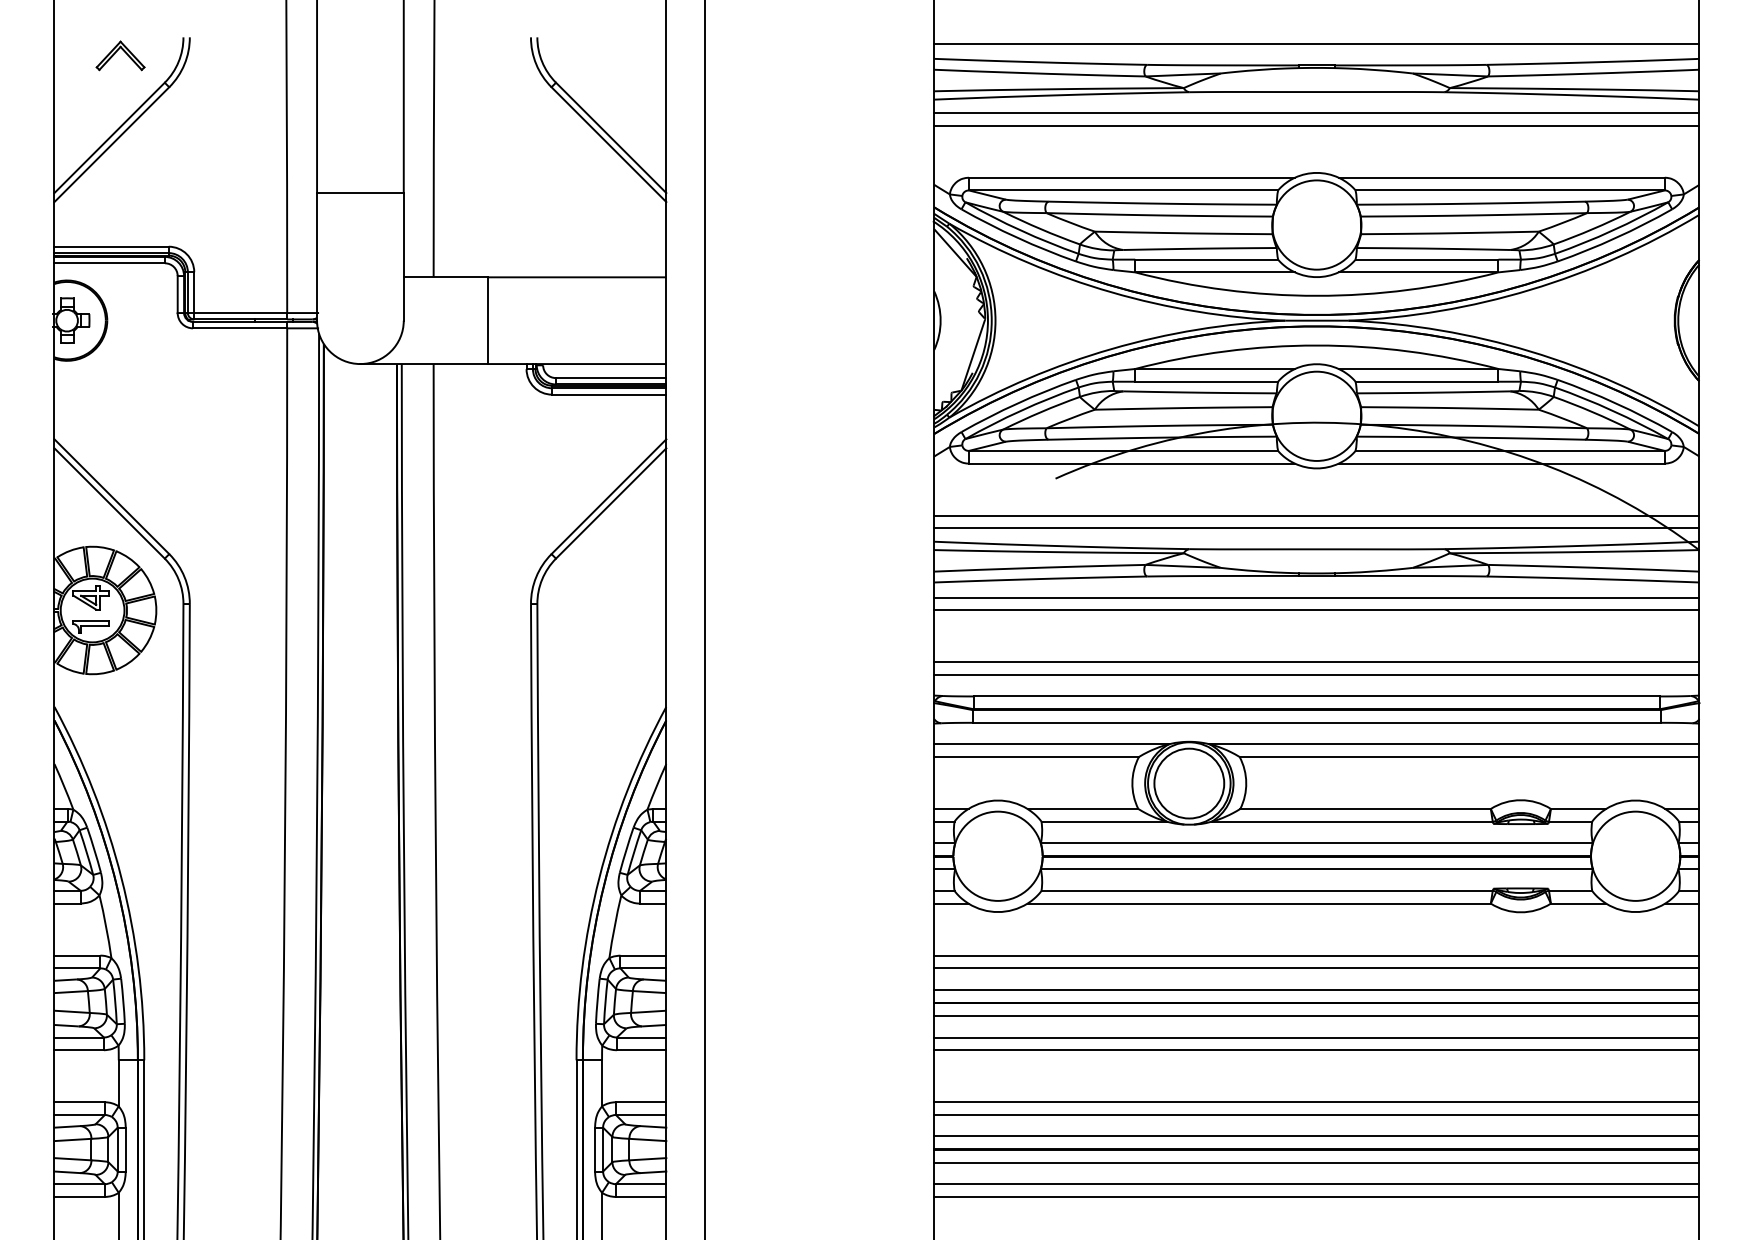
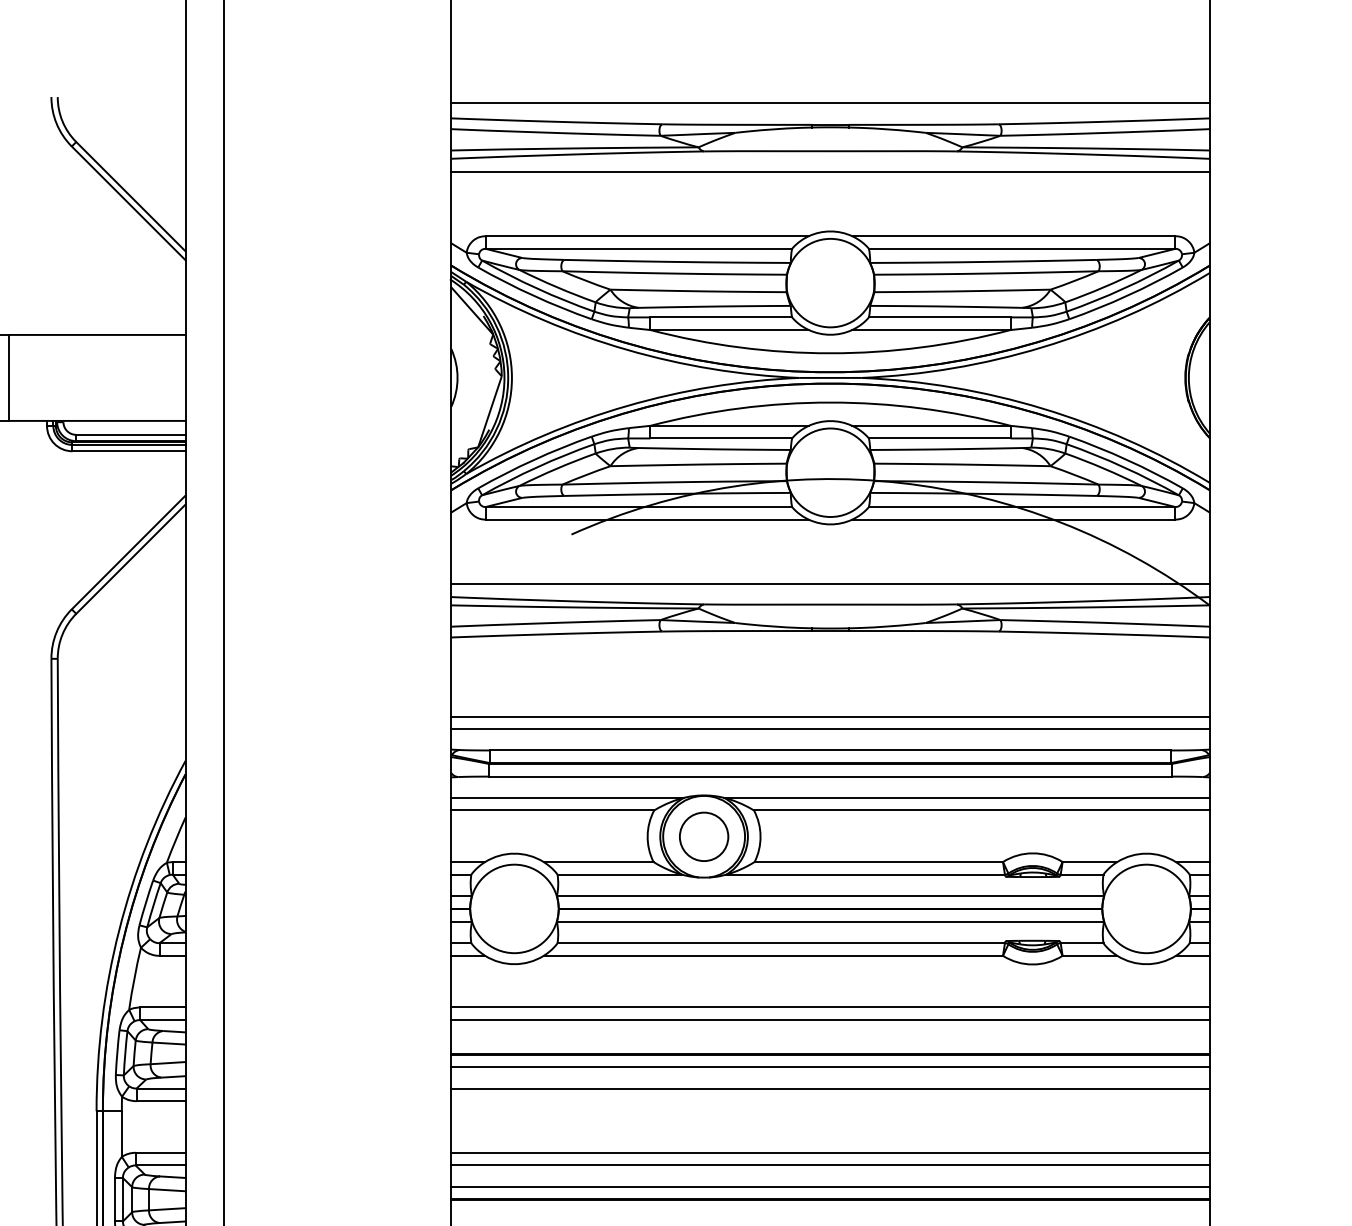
line: (1316, 125) -> (830, 184), removed
line: (1316, 515) -> (830, 571), removed
line: (1316, 597) -> (830, 652), removed
line: (1316, 610) -> (830, 665), removed
circle: (1189, 783) -> (704, 836), size x0.7
line: (1316, 989) -> (830, 1040), removed
line: (1316, 1050) -> (830, 1101), removed
line: (1316, 1162) -> (830, 1212), removed

